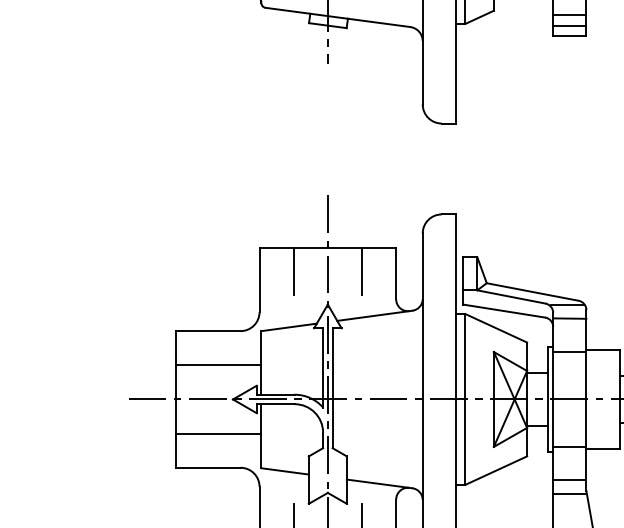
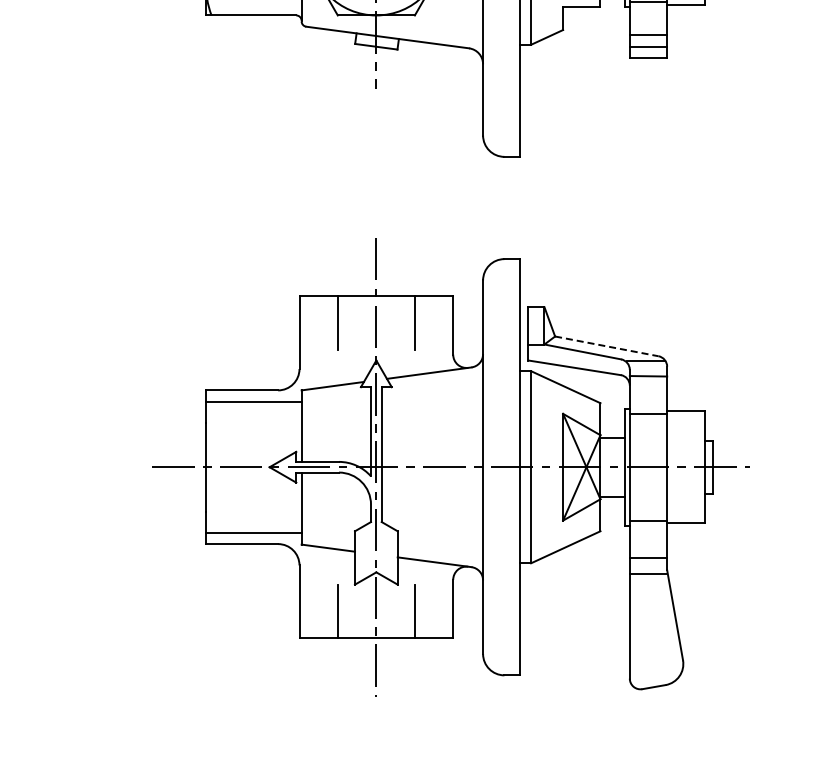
line: (532, 292) -> (606, 346), solid -> dashed
line: (218, 365) -> (253, 401), moved
line: (218, 433) -> (253, 532), moved

